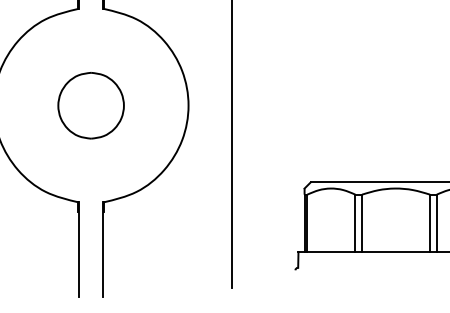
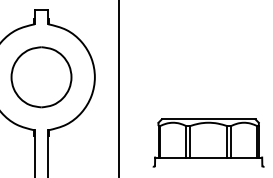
part: (91, 105) -> (41, 77), size x1.67

